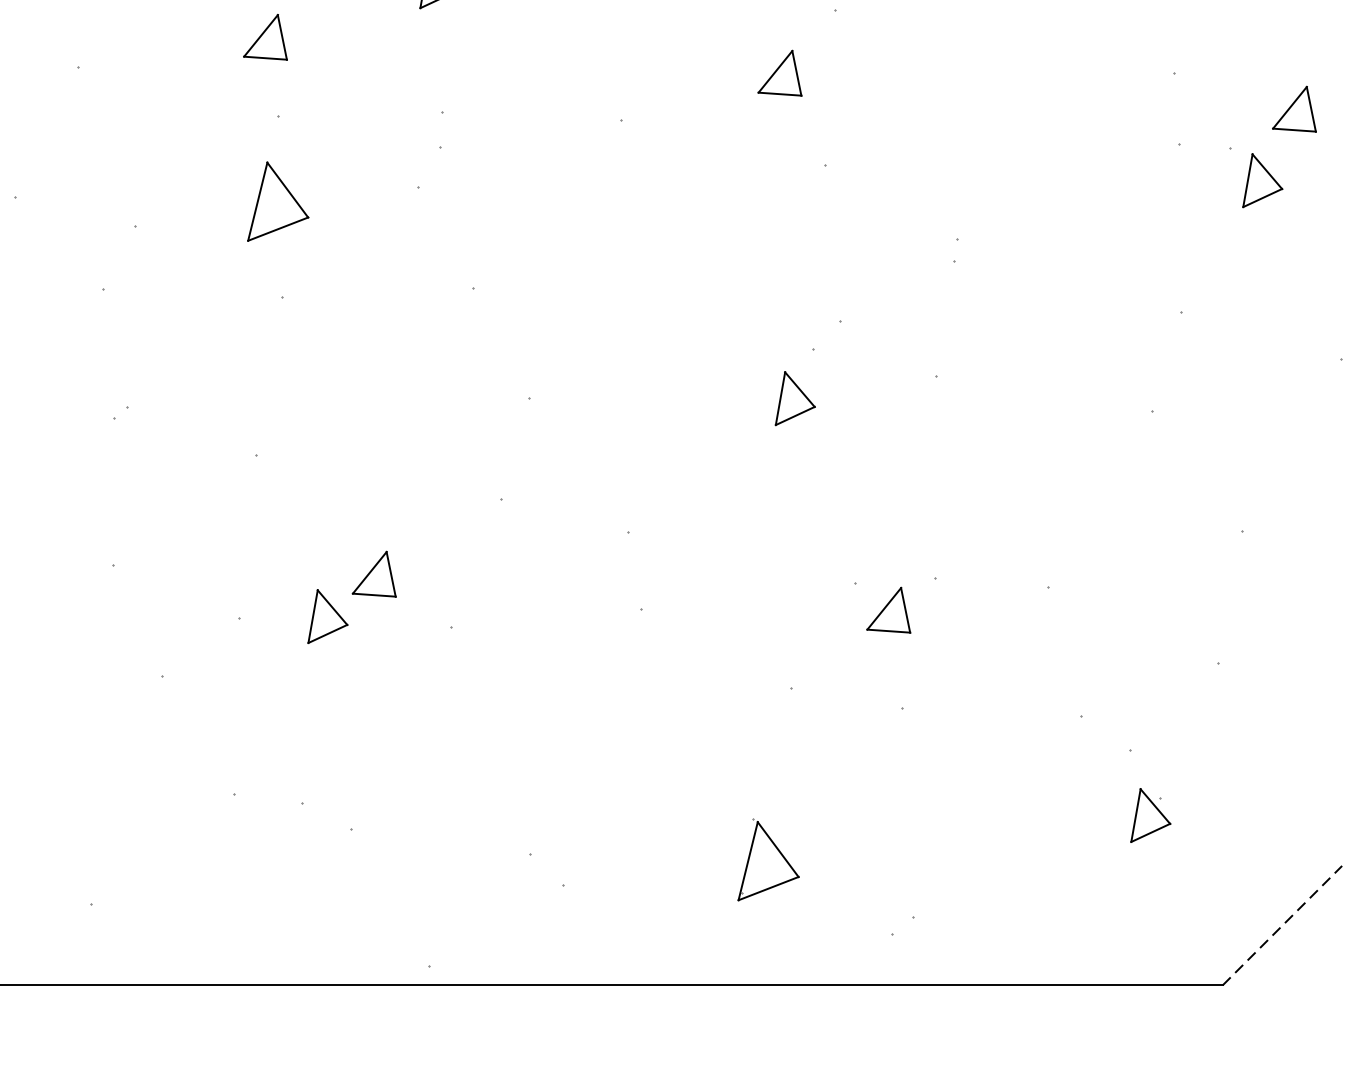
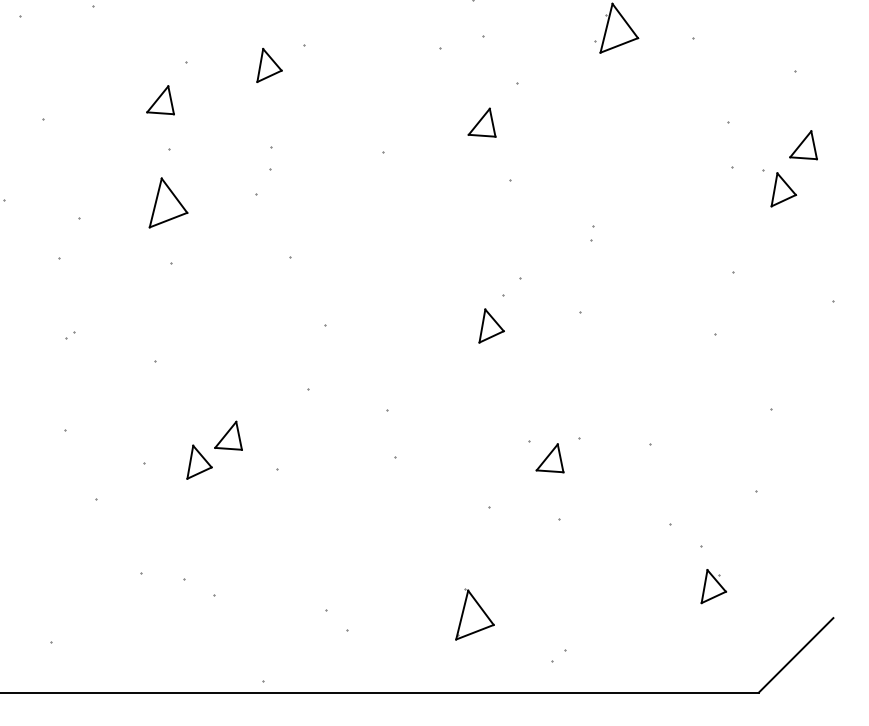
line: (1283, 925) -> (796, 655), dashed -> solid

